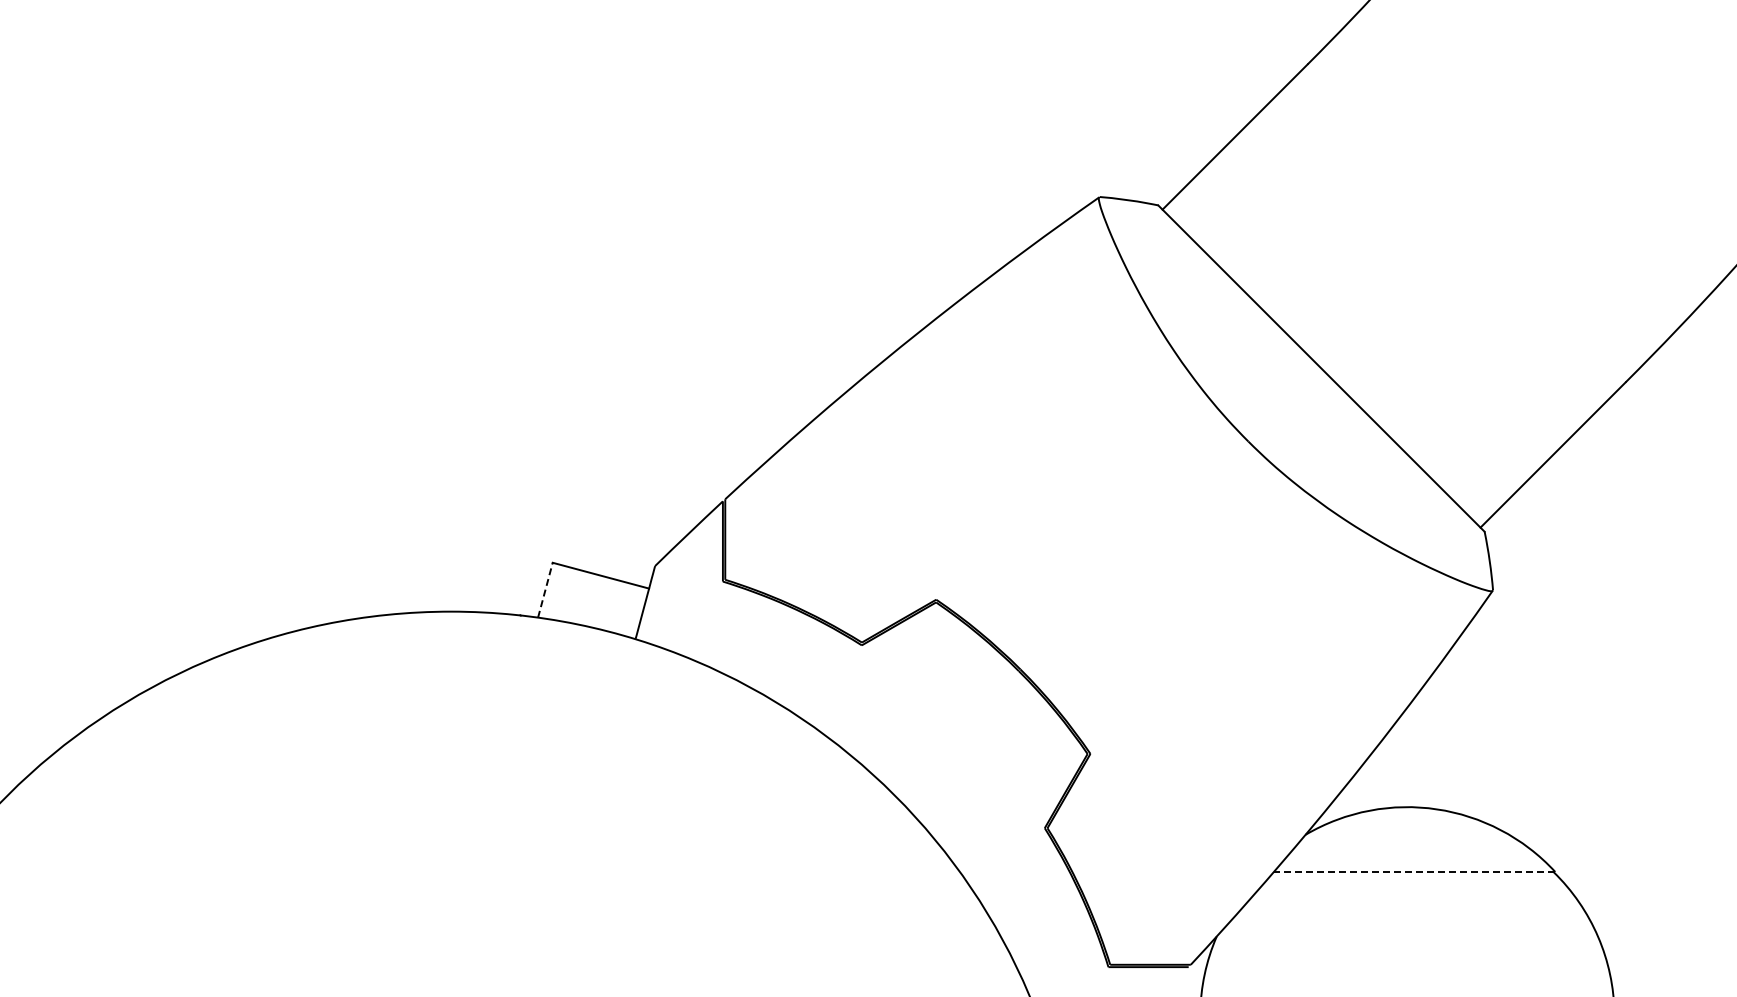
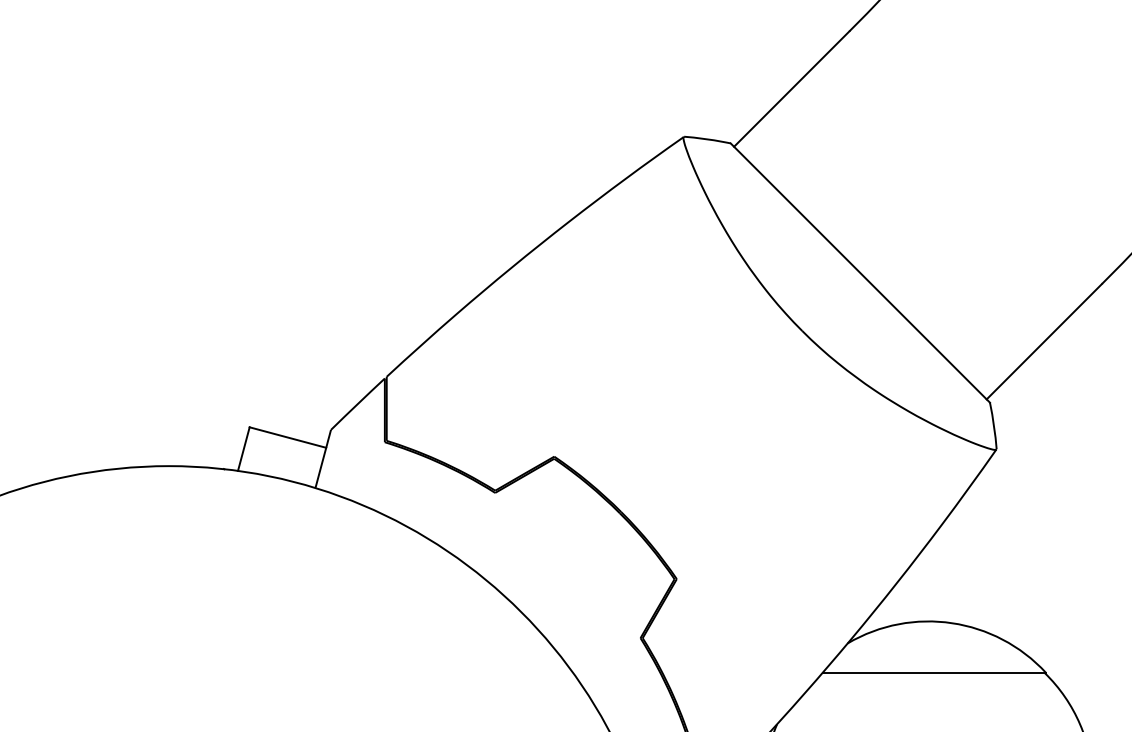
line: (545, 589) -> (243, 448), dashed -> solid
line: (1414, 872) -> (934, 673), dashed -> solid

